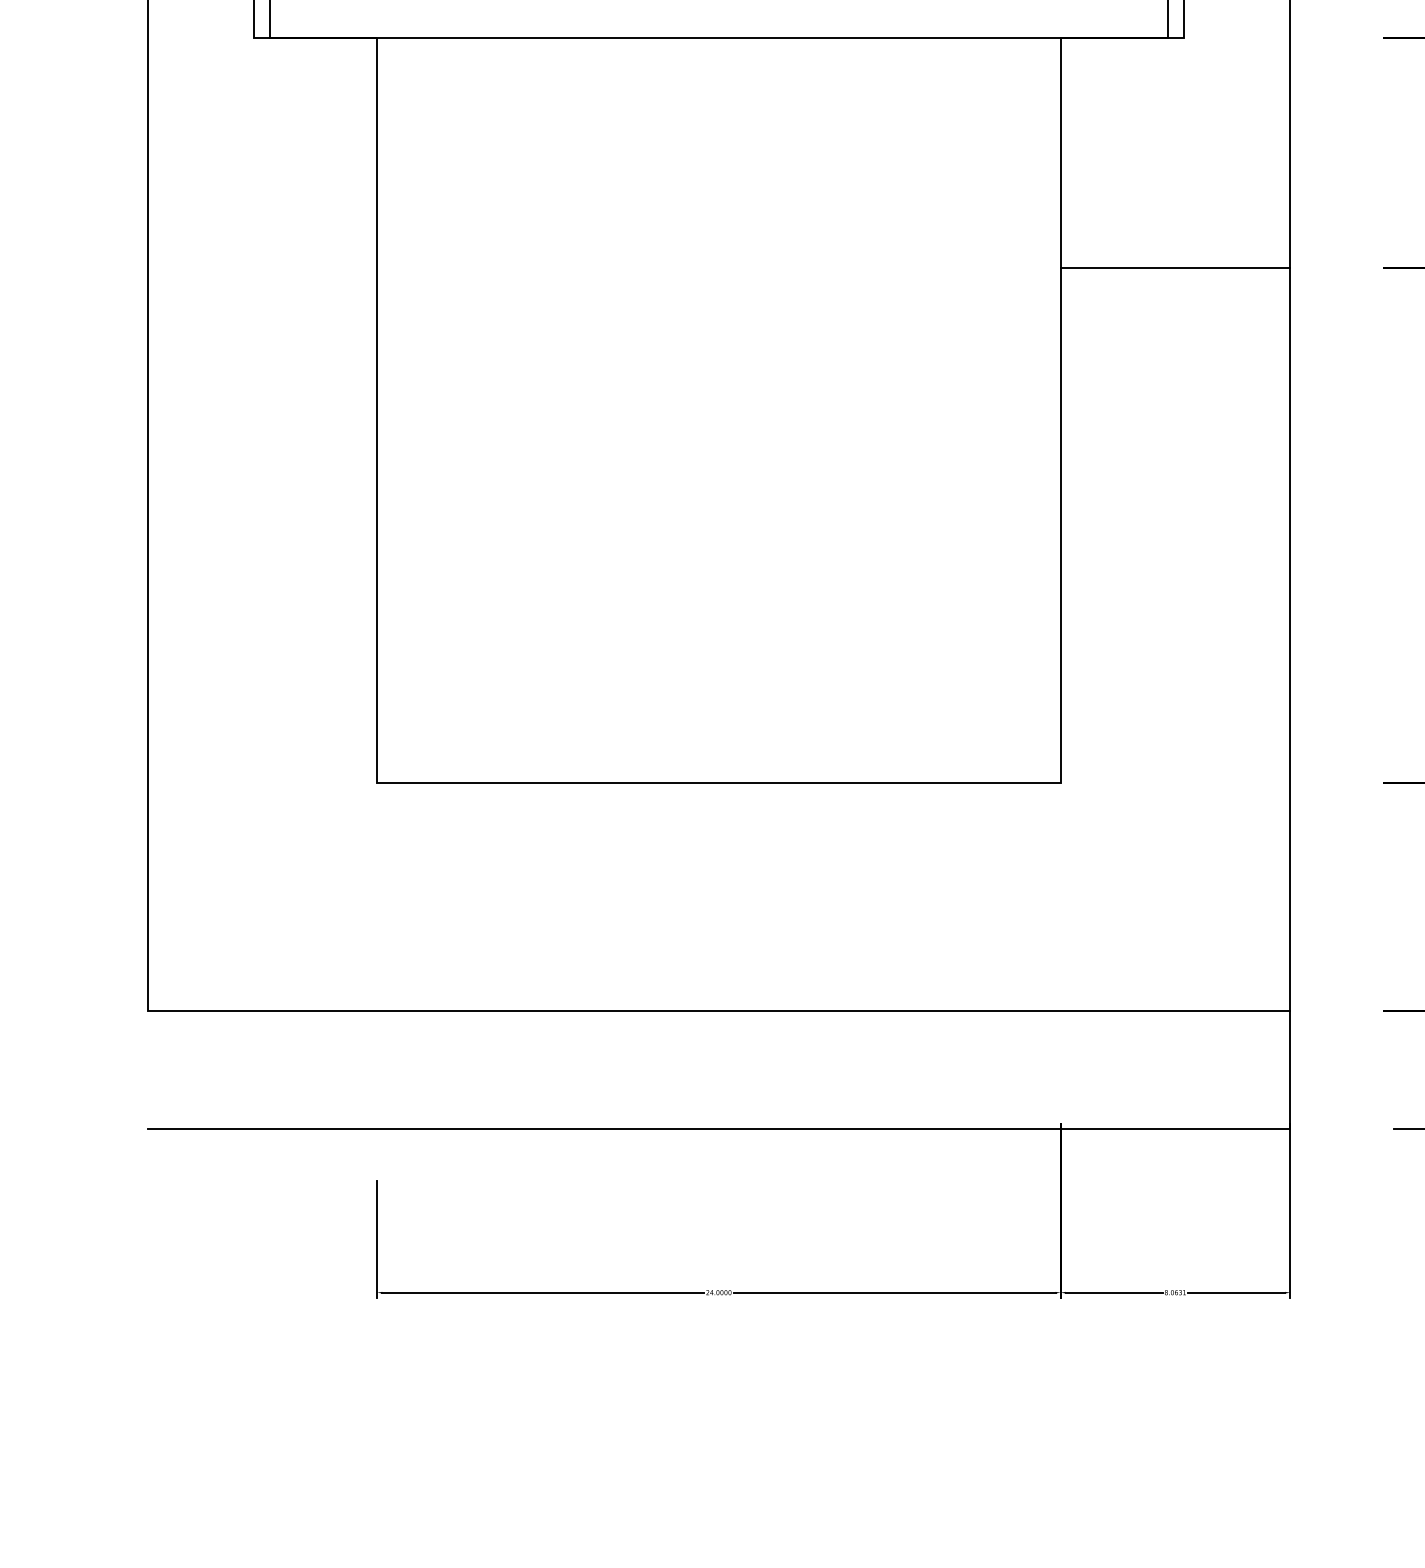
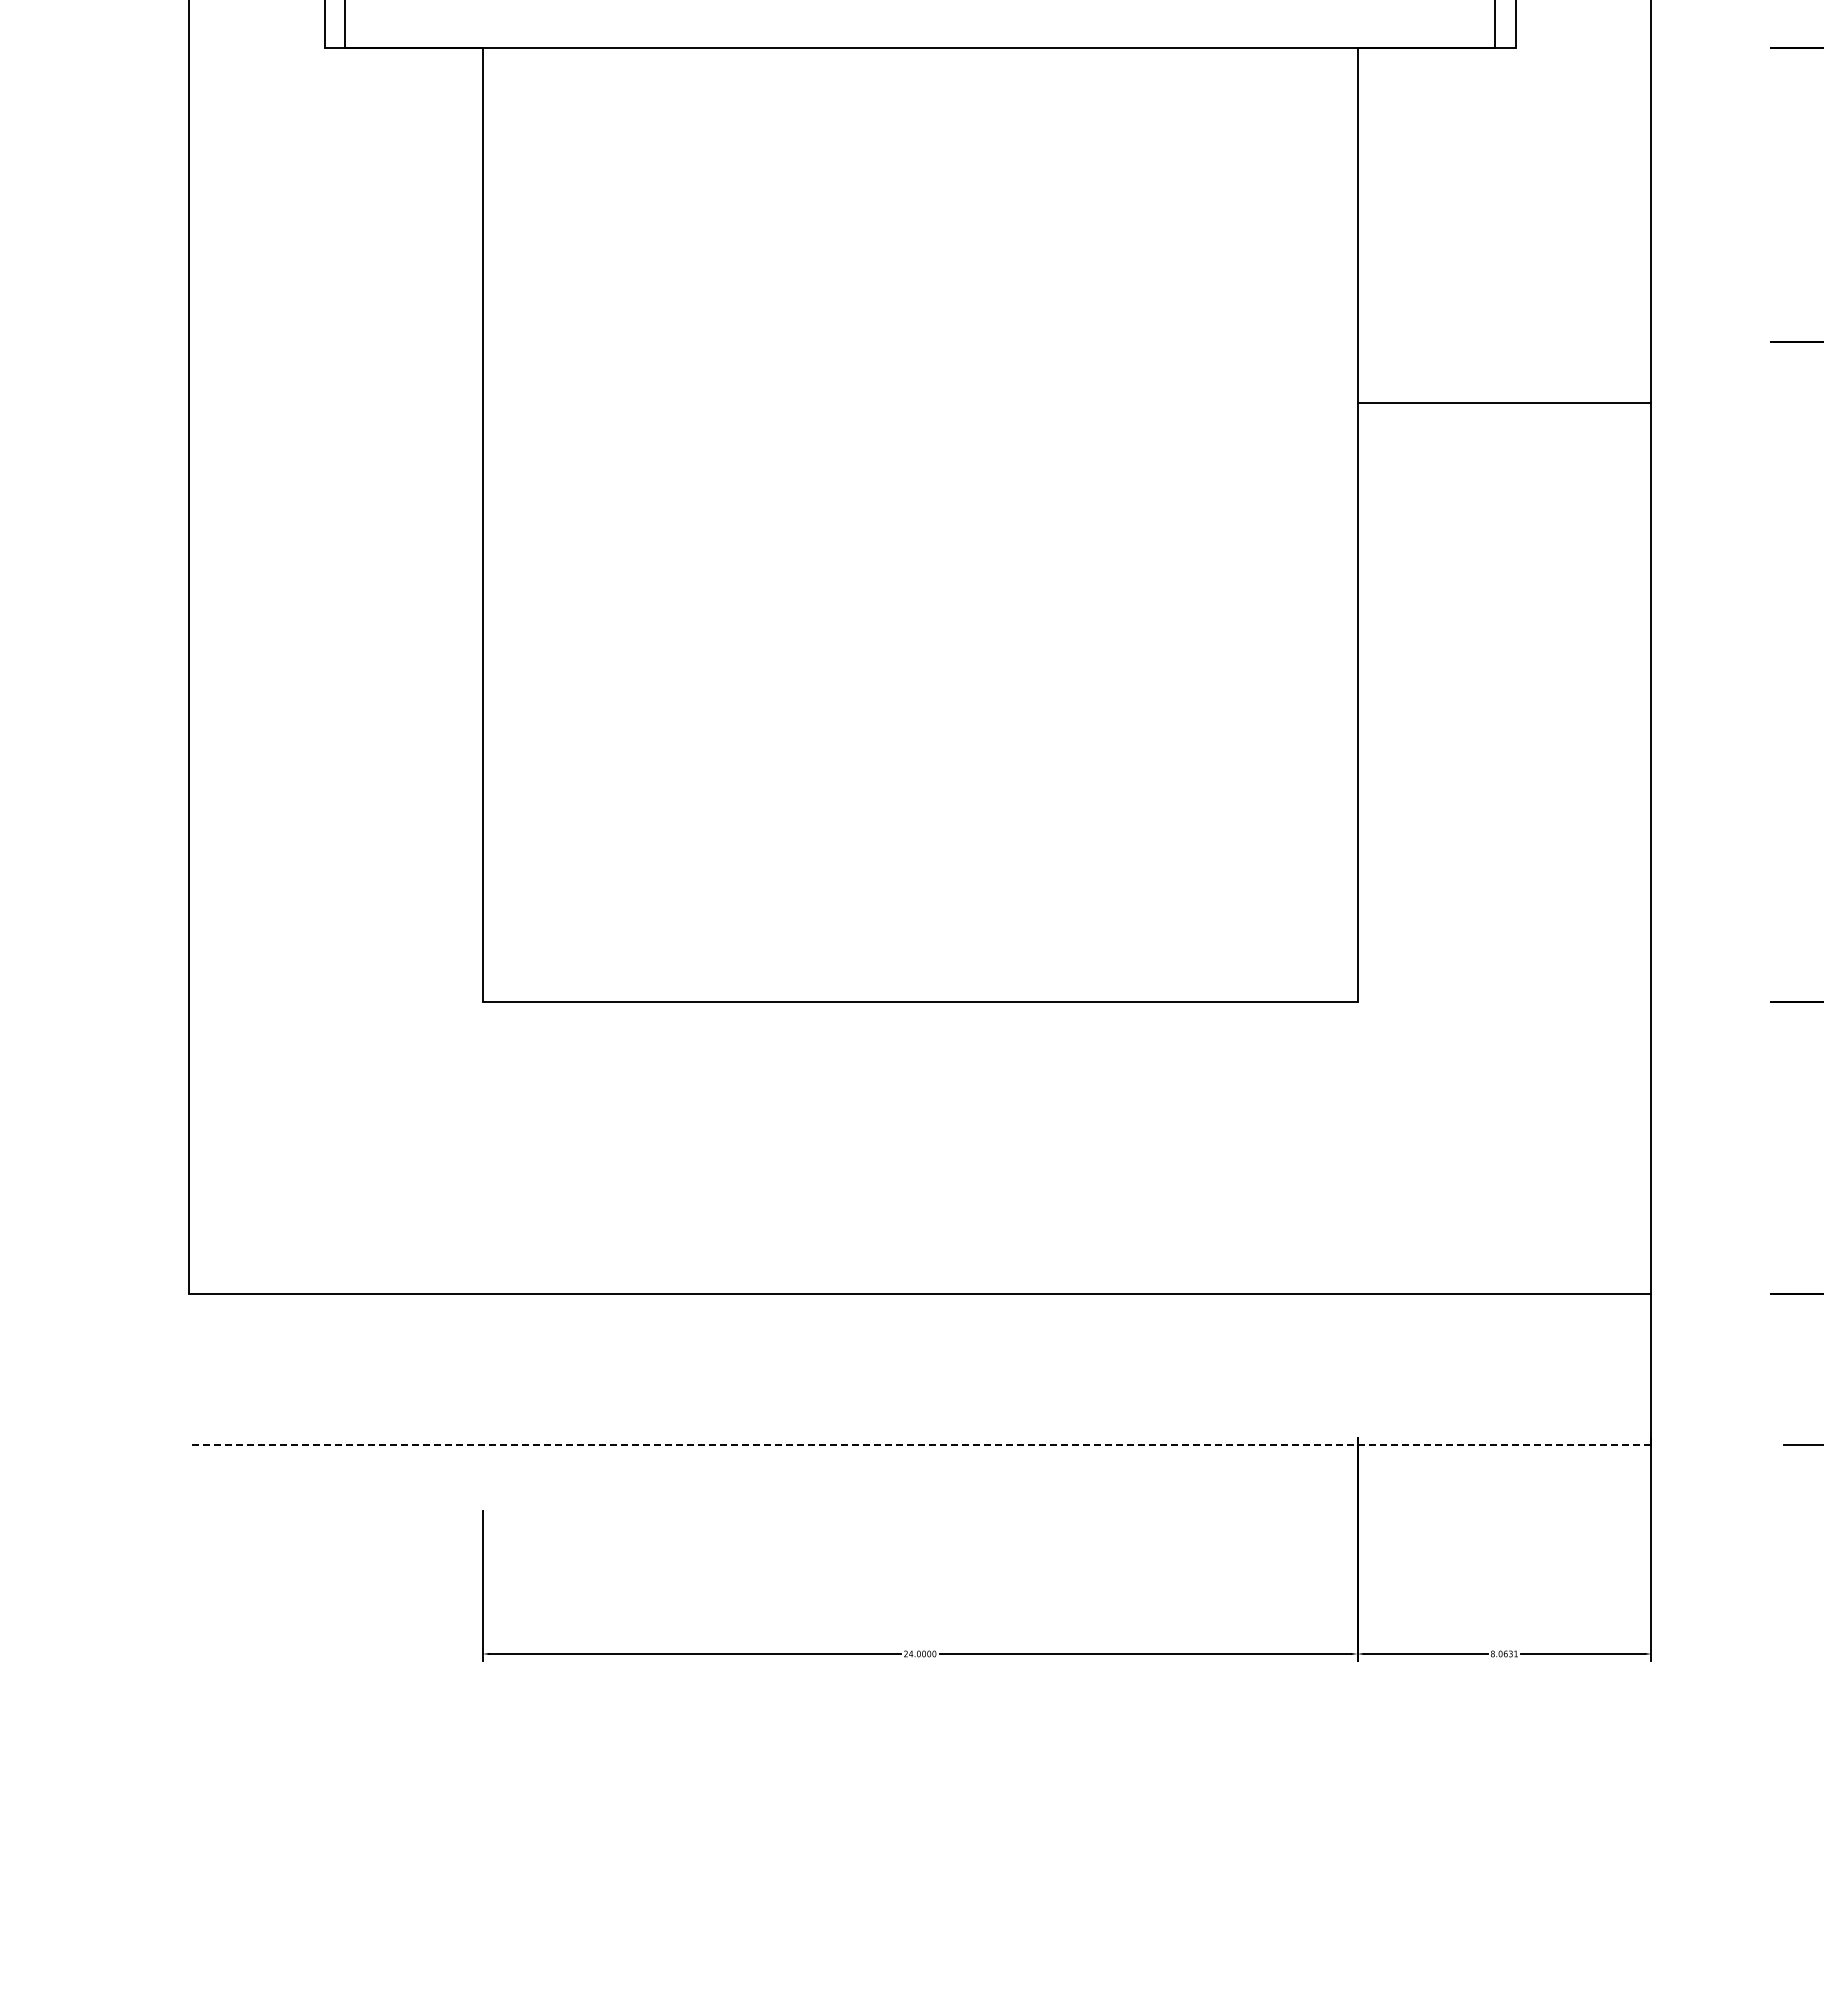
line: (1175, 267) -> (1504, 403), moved
line: (718, 1128) -> (919, 1444), solid -> dashed

